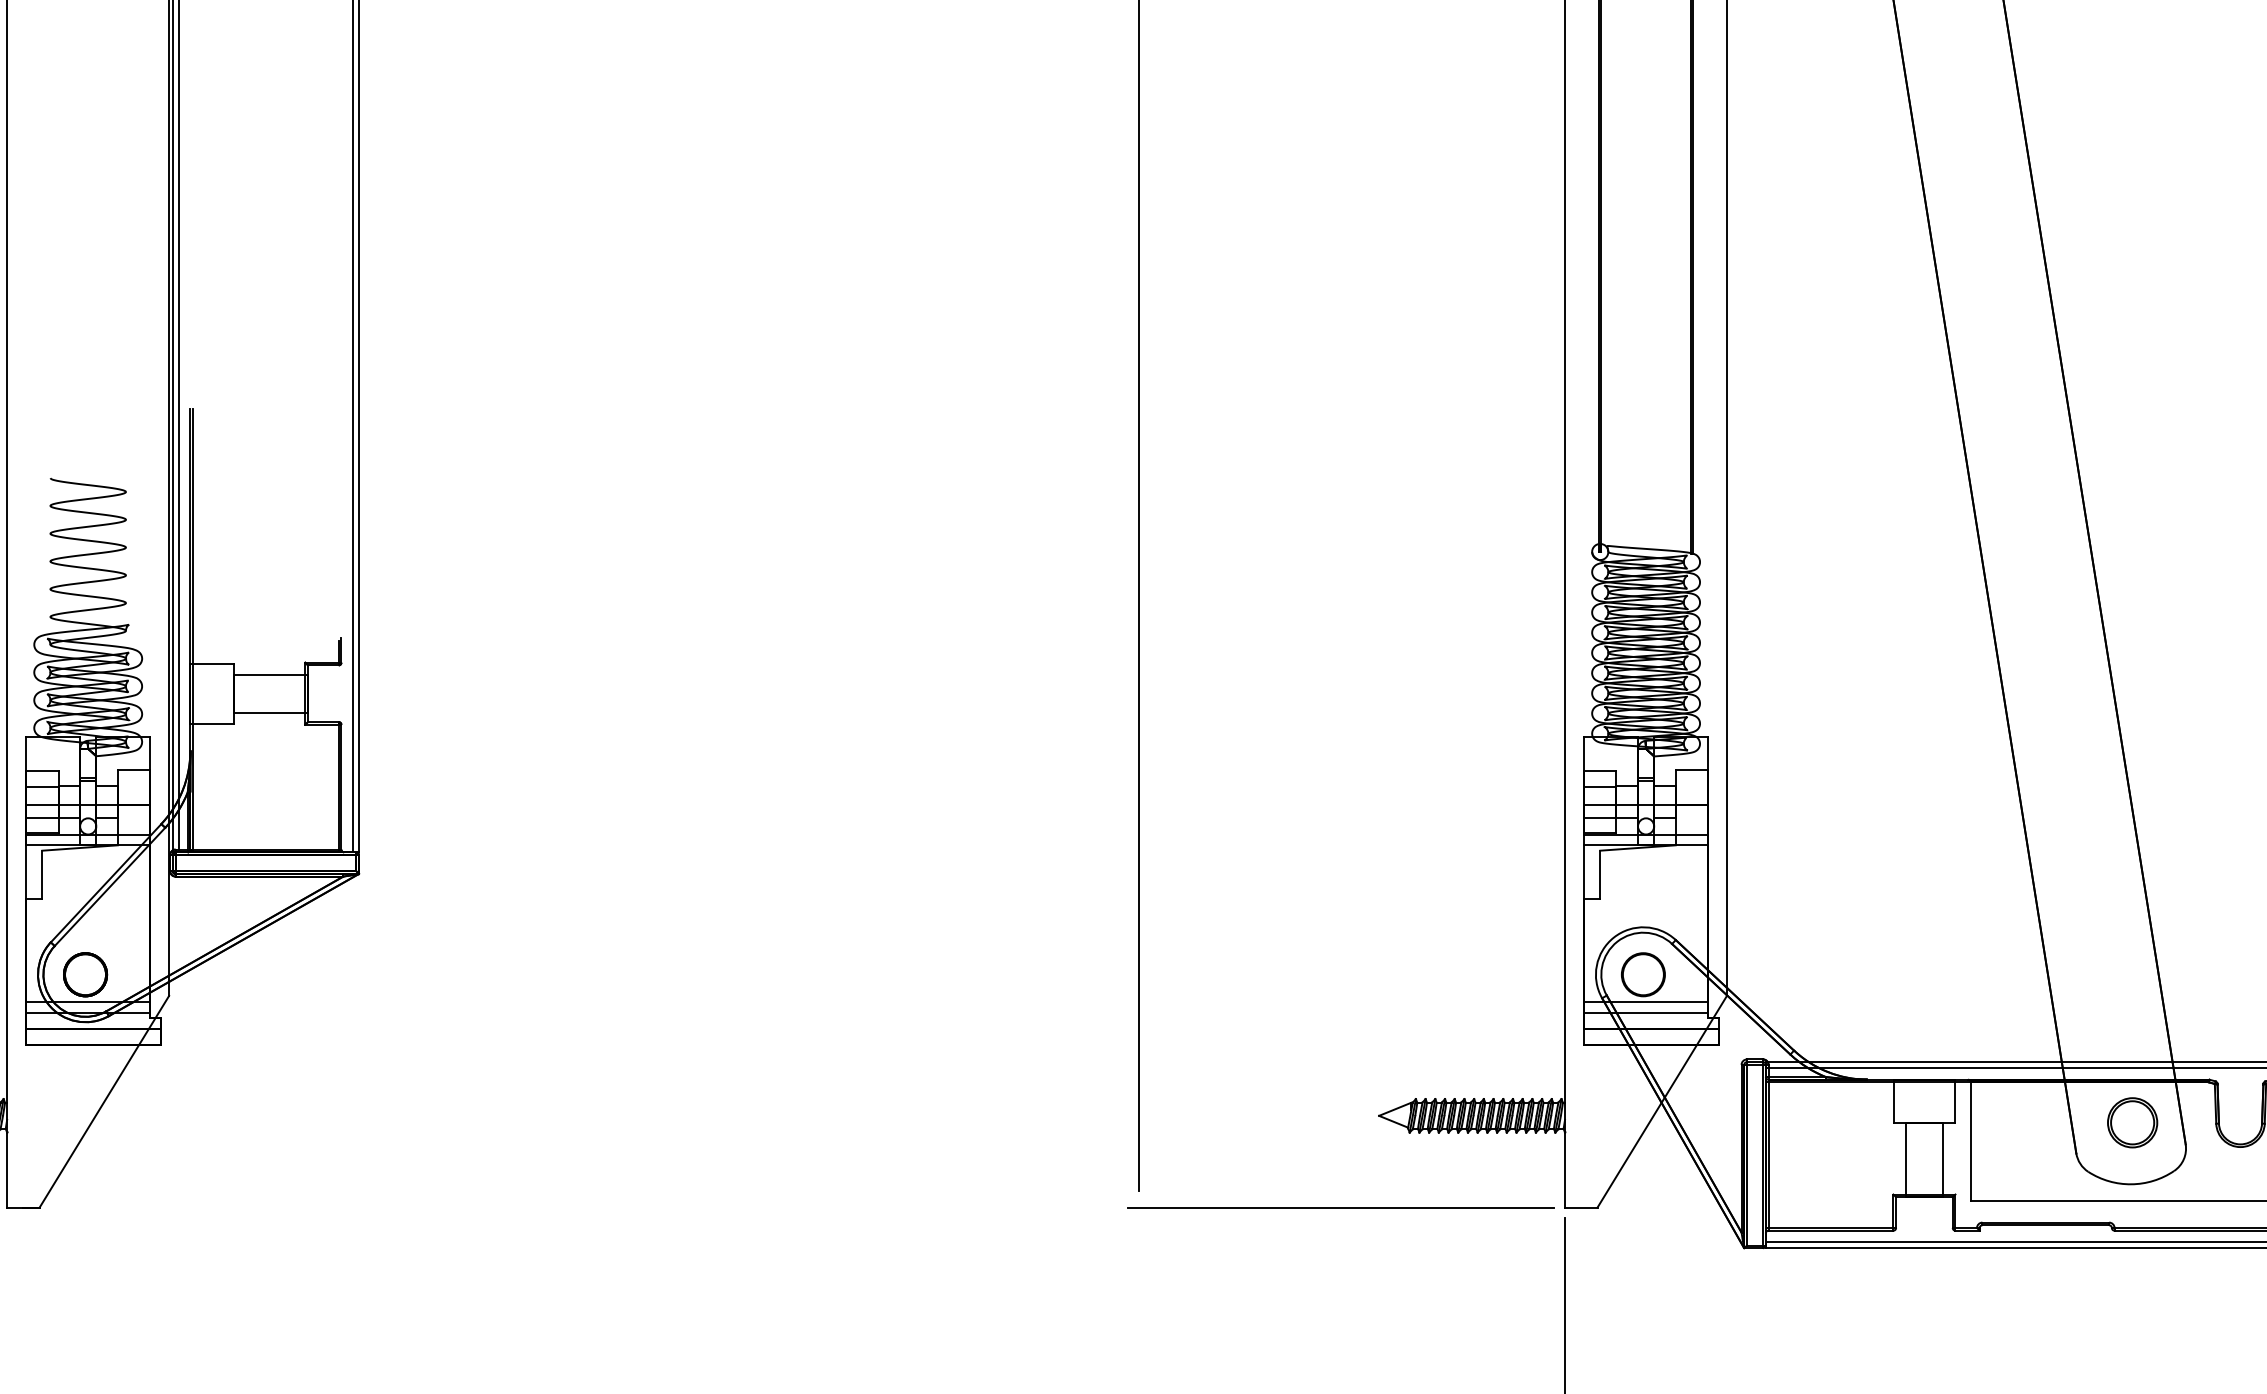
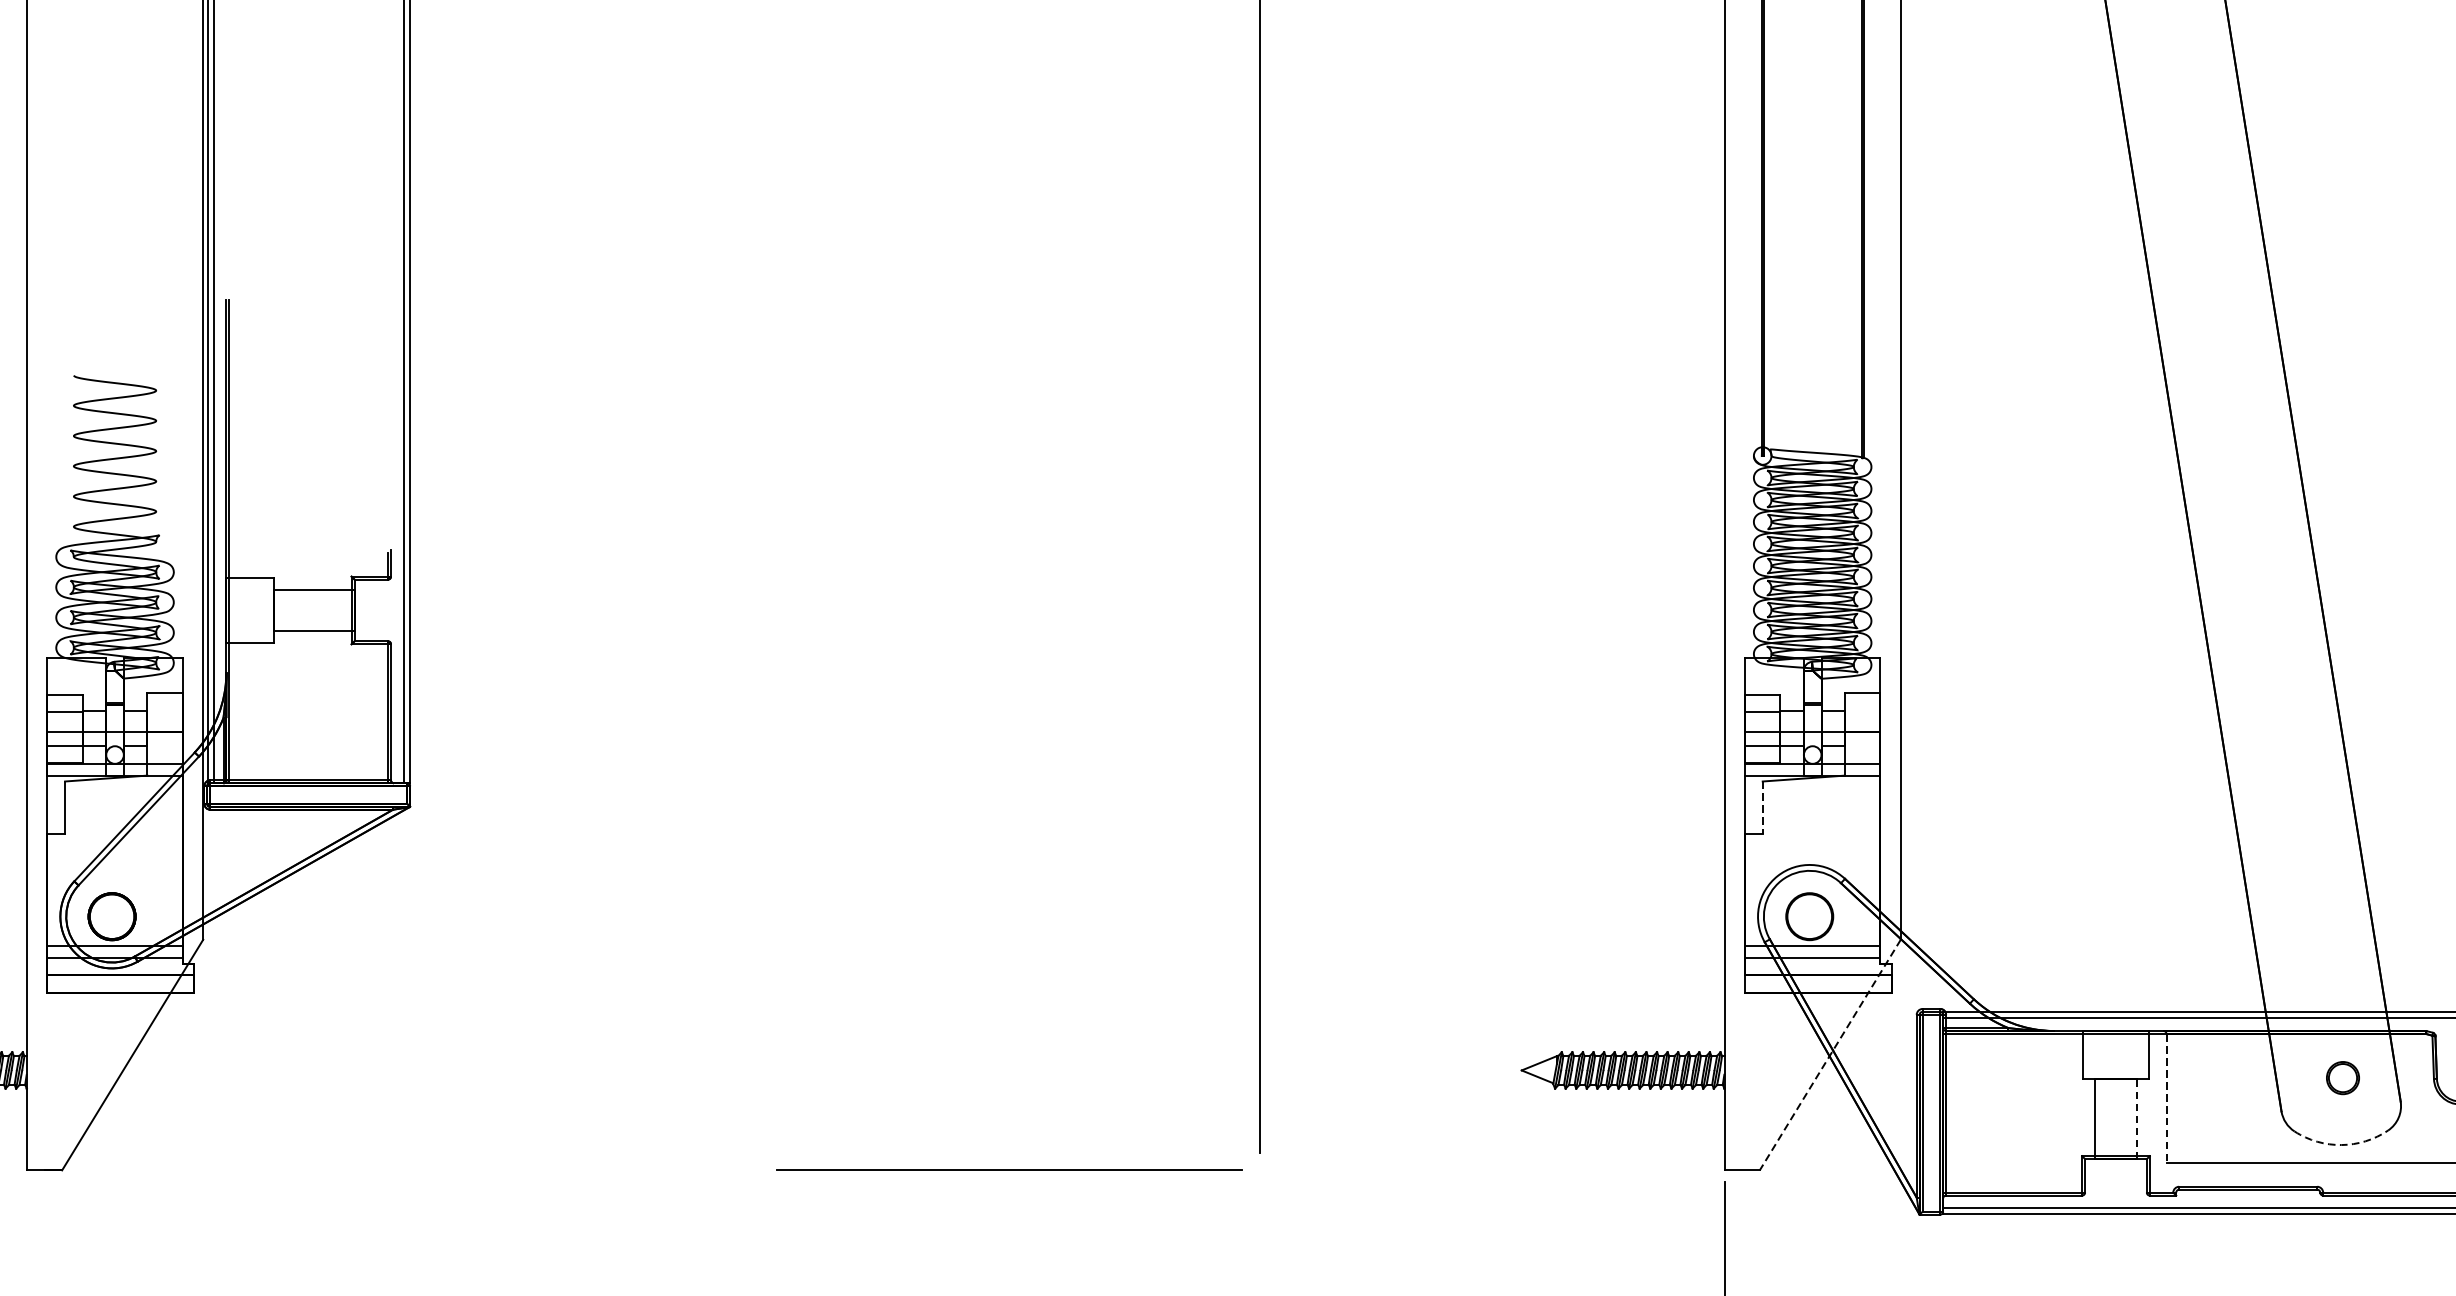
line: (1600, 875) -> (1762, 808), solid -> dashed
line: (1662, 1102) -> (1830, 1055), solid -> dashed
part: (2132, 1122) -> (2342, 1077), size x0.6
line: (1970, 1142) -> (2166, 1099), solid -> dashed
line: (1943, 1160) -> (2136, 1119), solid -> dashed
arc: (2131, 1184) -> (2341, 1145), solid -> dashed
line: (1340, 1207) -> (1008, 1170), moved

